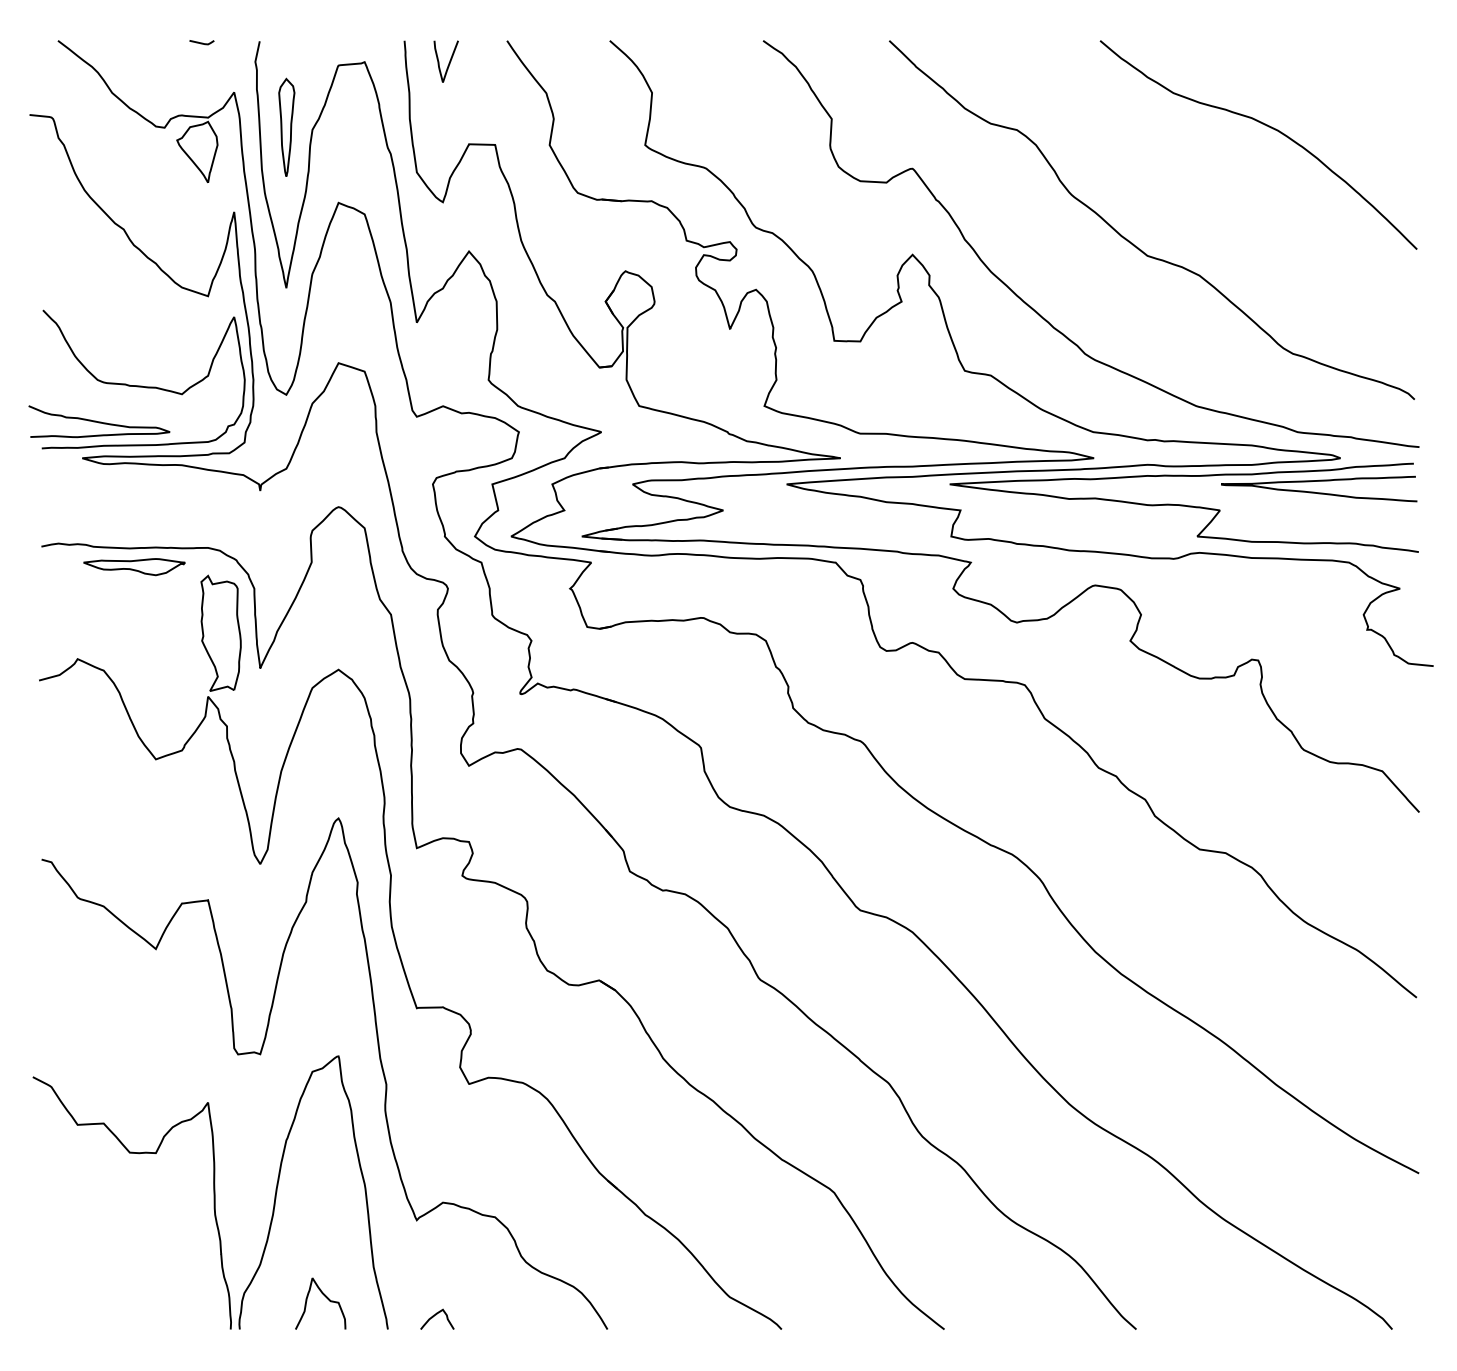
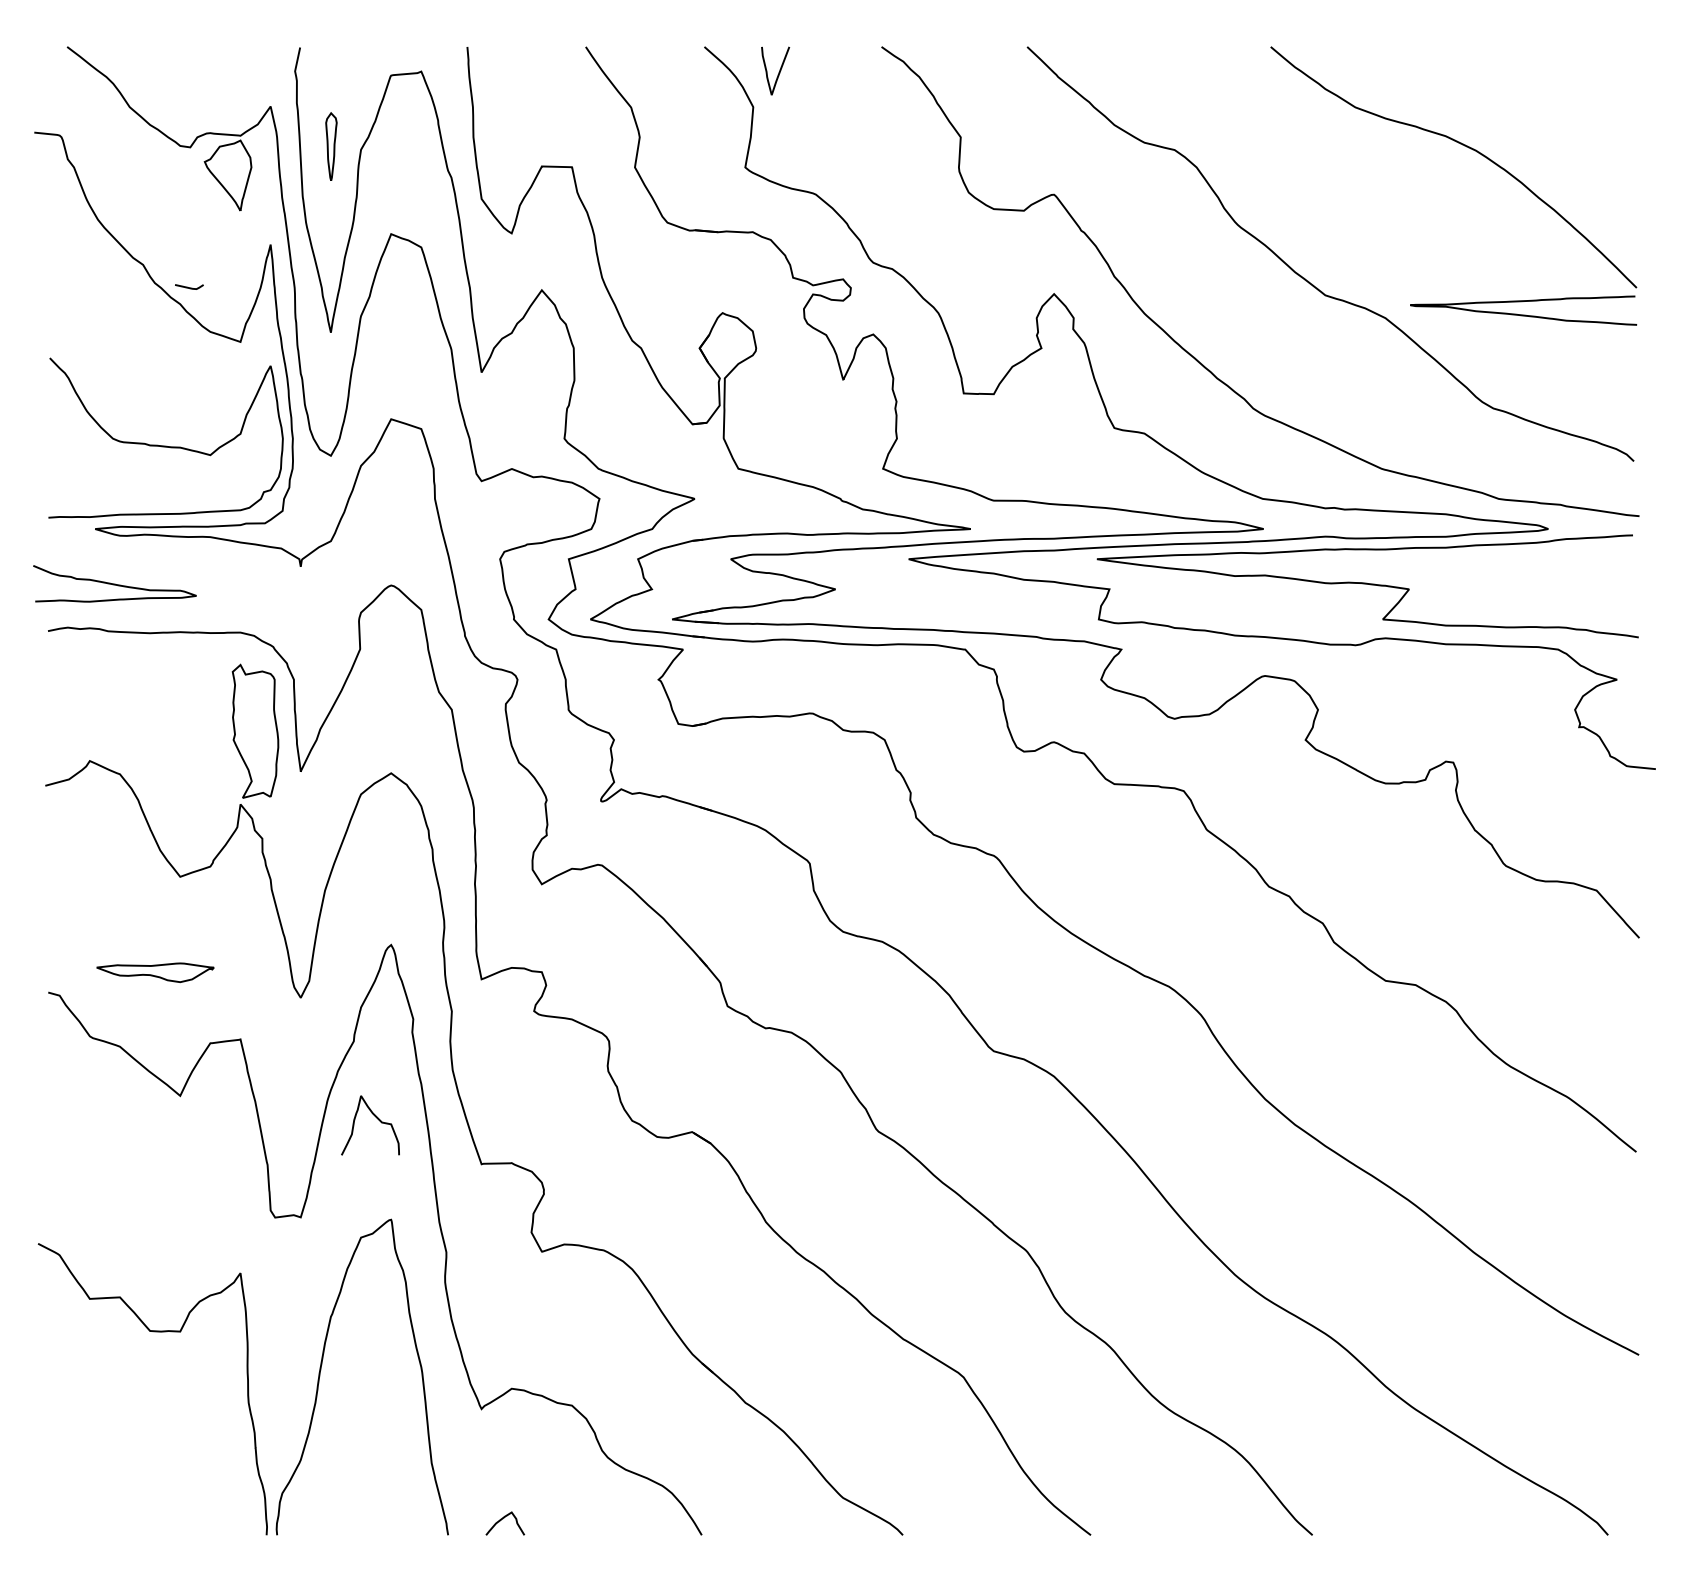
line: (202, 43) -> (189, 287), moved
curve: (448, 62) -> (778, 72), moved
part: (286, 126) -> (331, 146), size x0.6
curve: (98, 421) -> (114, 583), moved
curve: (1319, 492) -> (1523, 314), moved
part: (134, 566) -> (155, 972), moved
curve: (325, 1297) -> (376, 1118), moved

